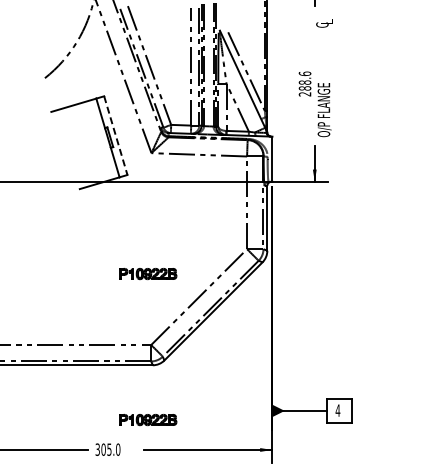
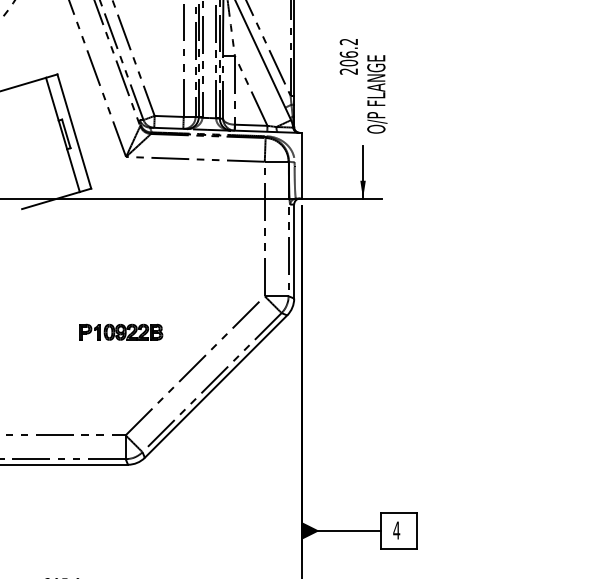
text: (304, 80) -> (348, 51), 288.6 -> 206.2
line: (115, 136) -> (73, 132), dashed -> solid
part: (148, 420) -> (121, 544), removed

